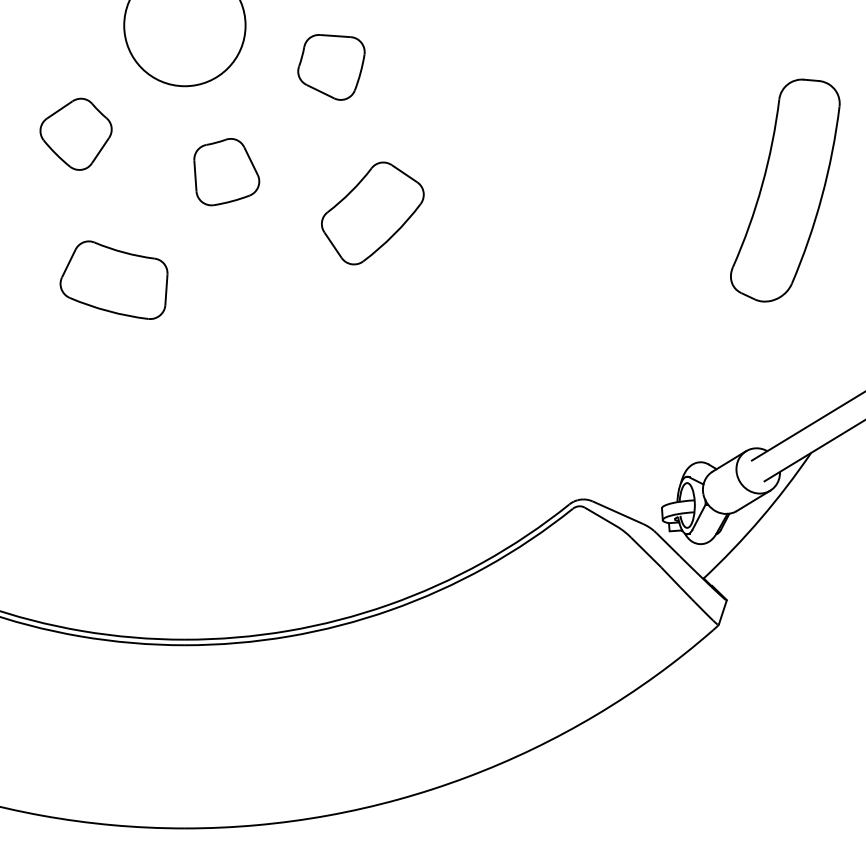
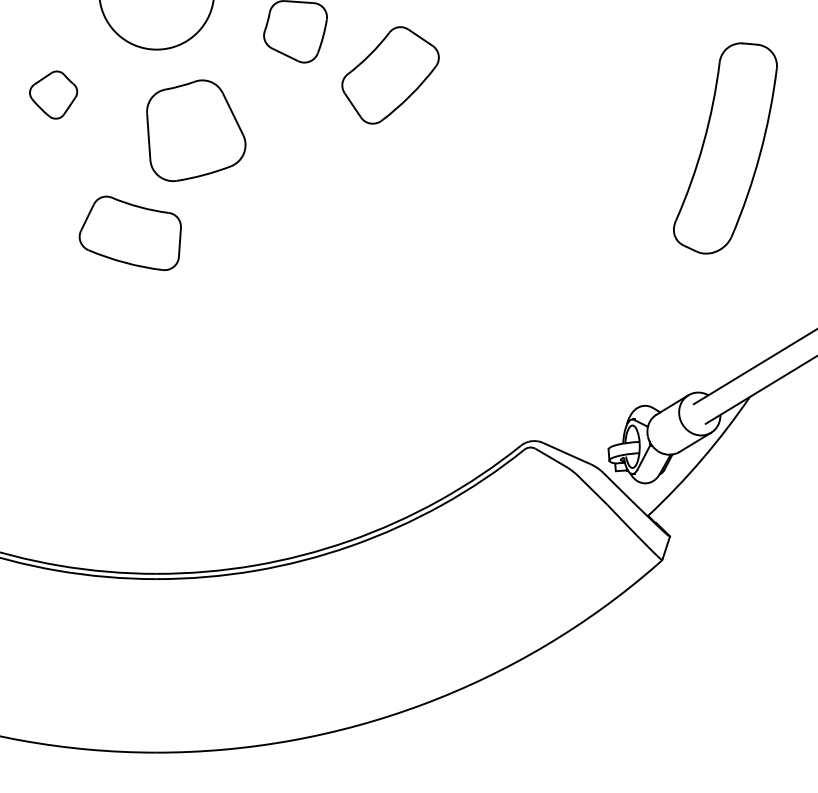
part: (75, 133) -> (53, 94), size x0.7
part: (226, 172) -> (196, 131), size x1.6
part: (372, 213) -> (390, 75), moved
part: (113, 279) -> (129, 232), moved

